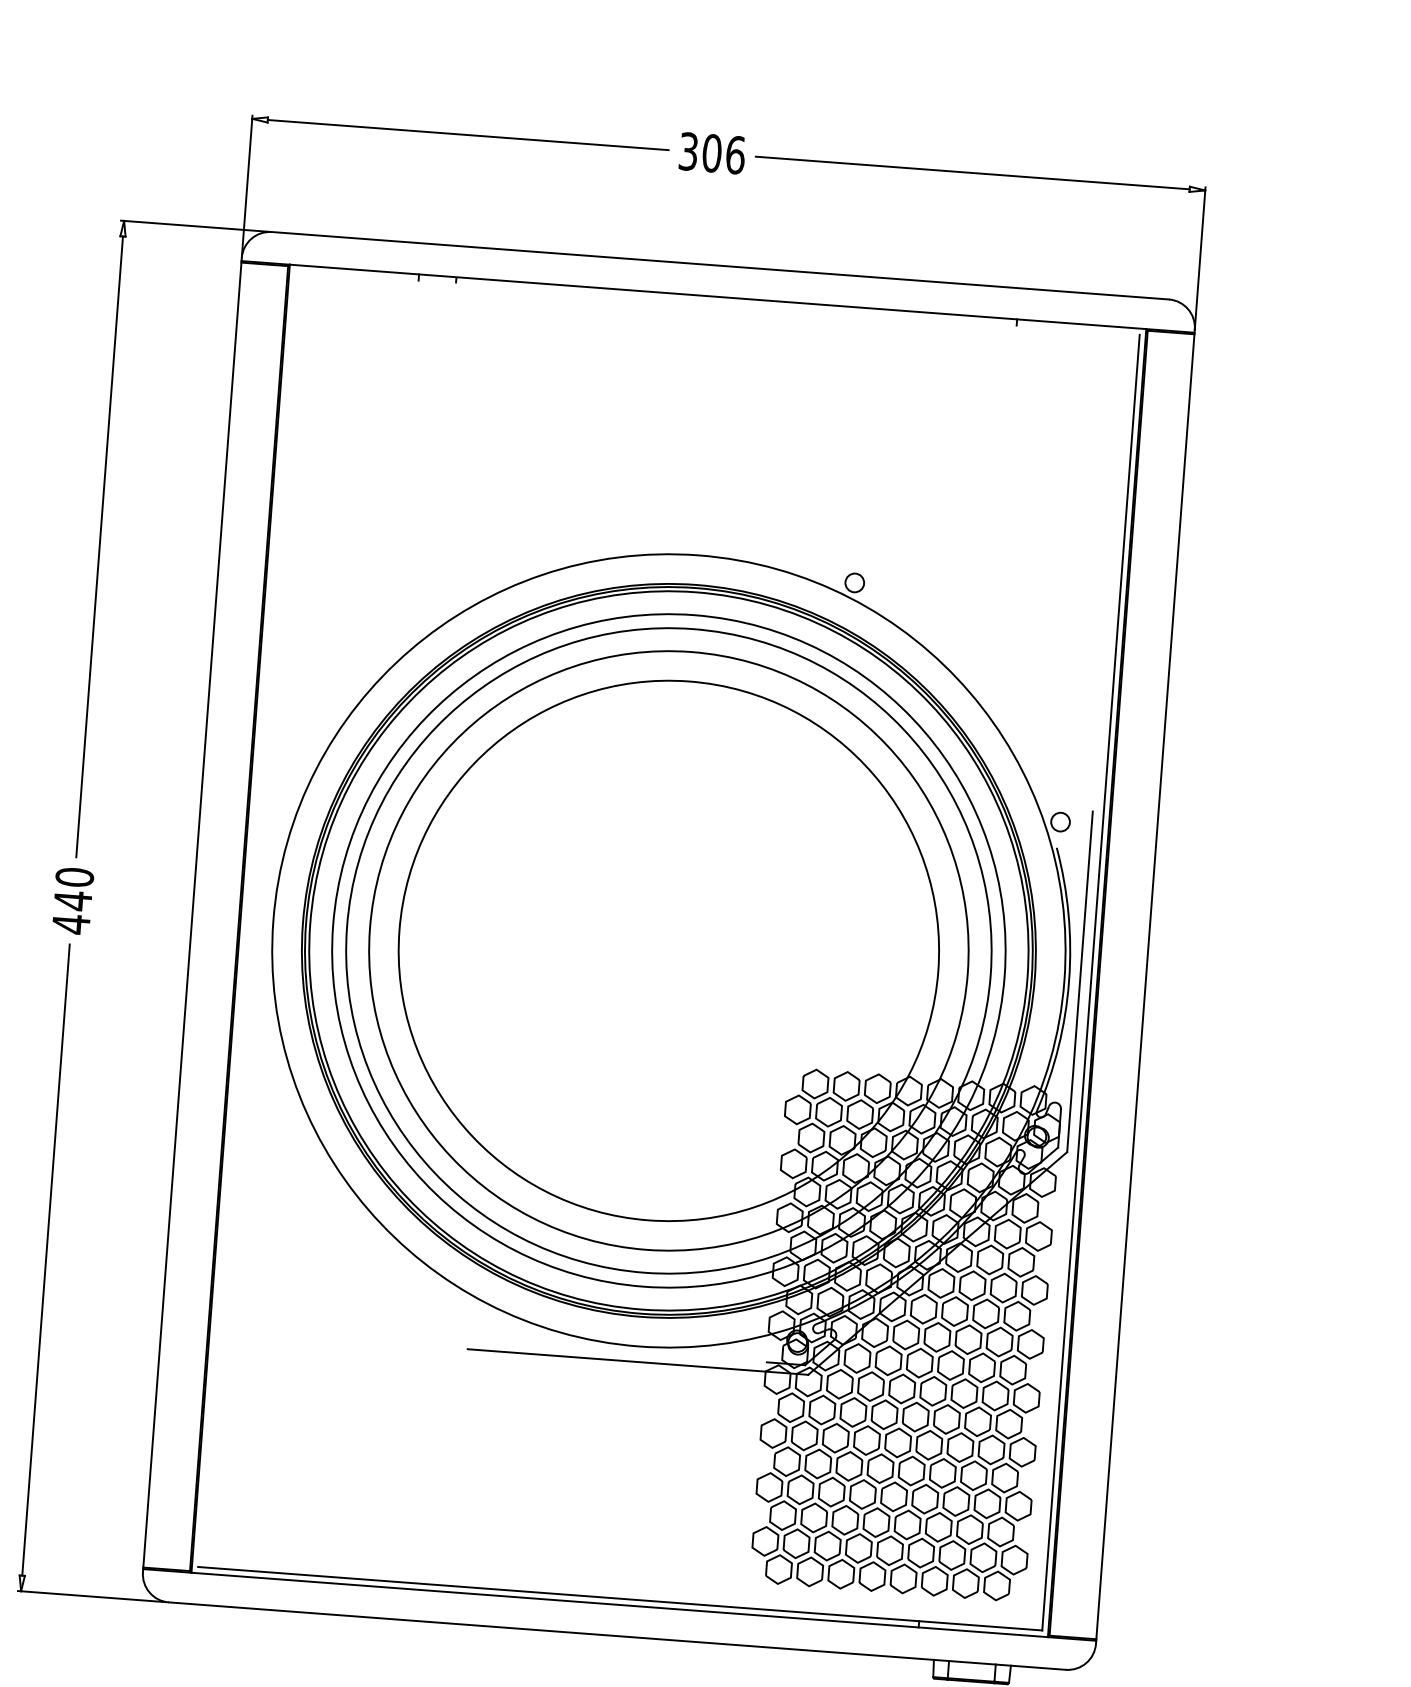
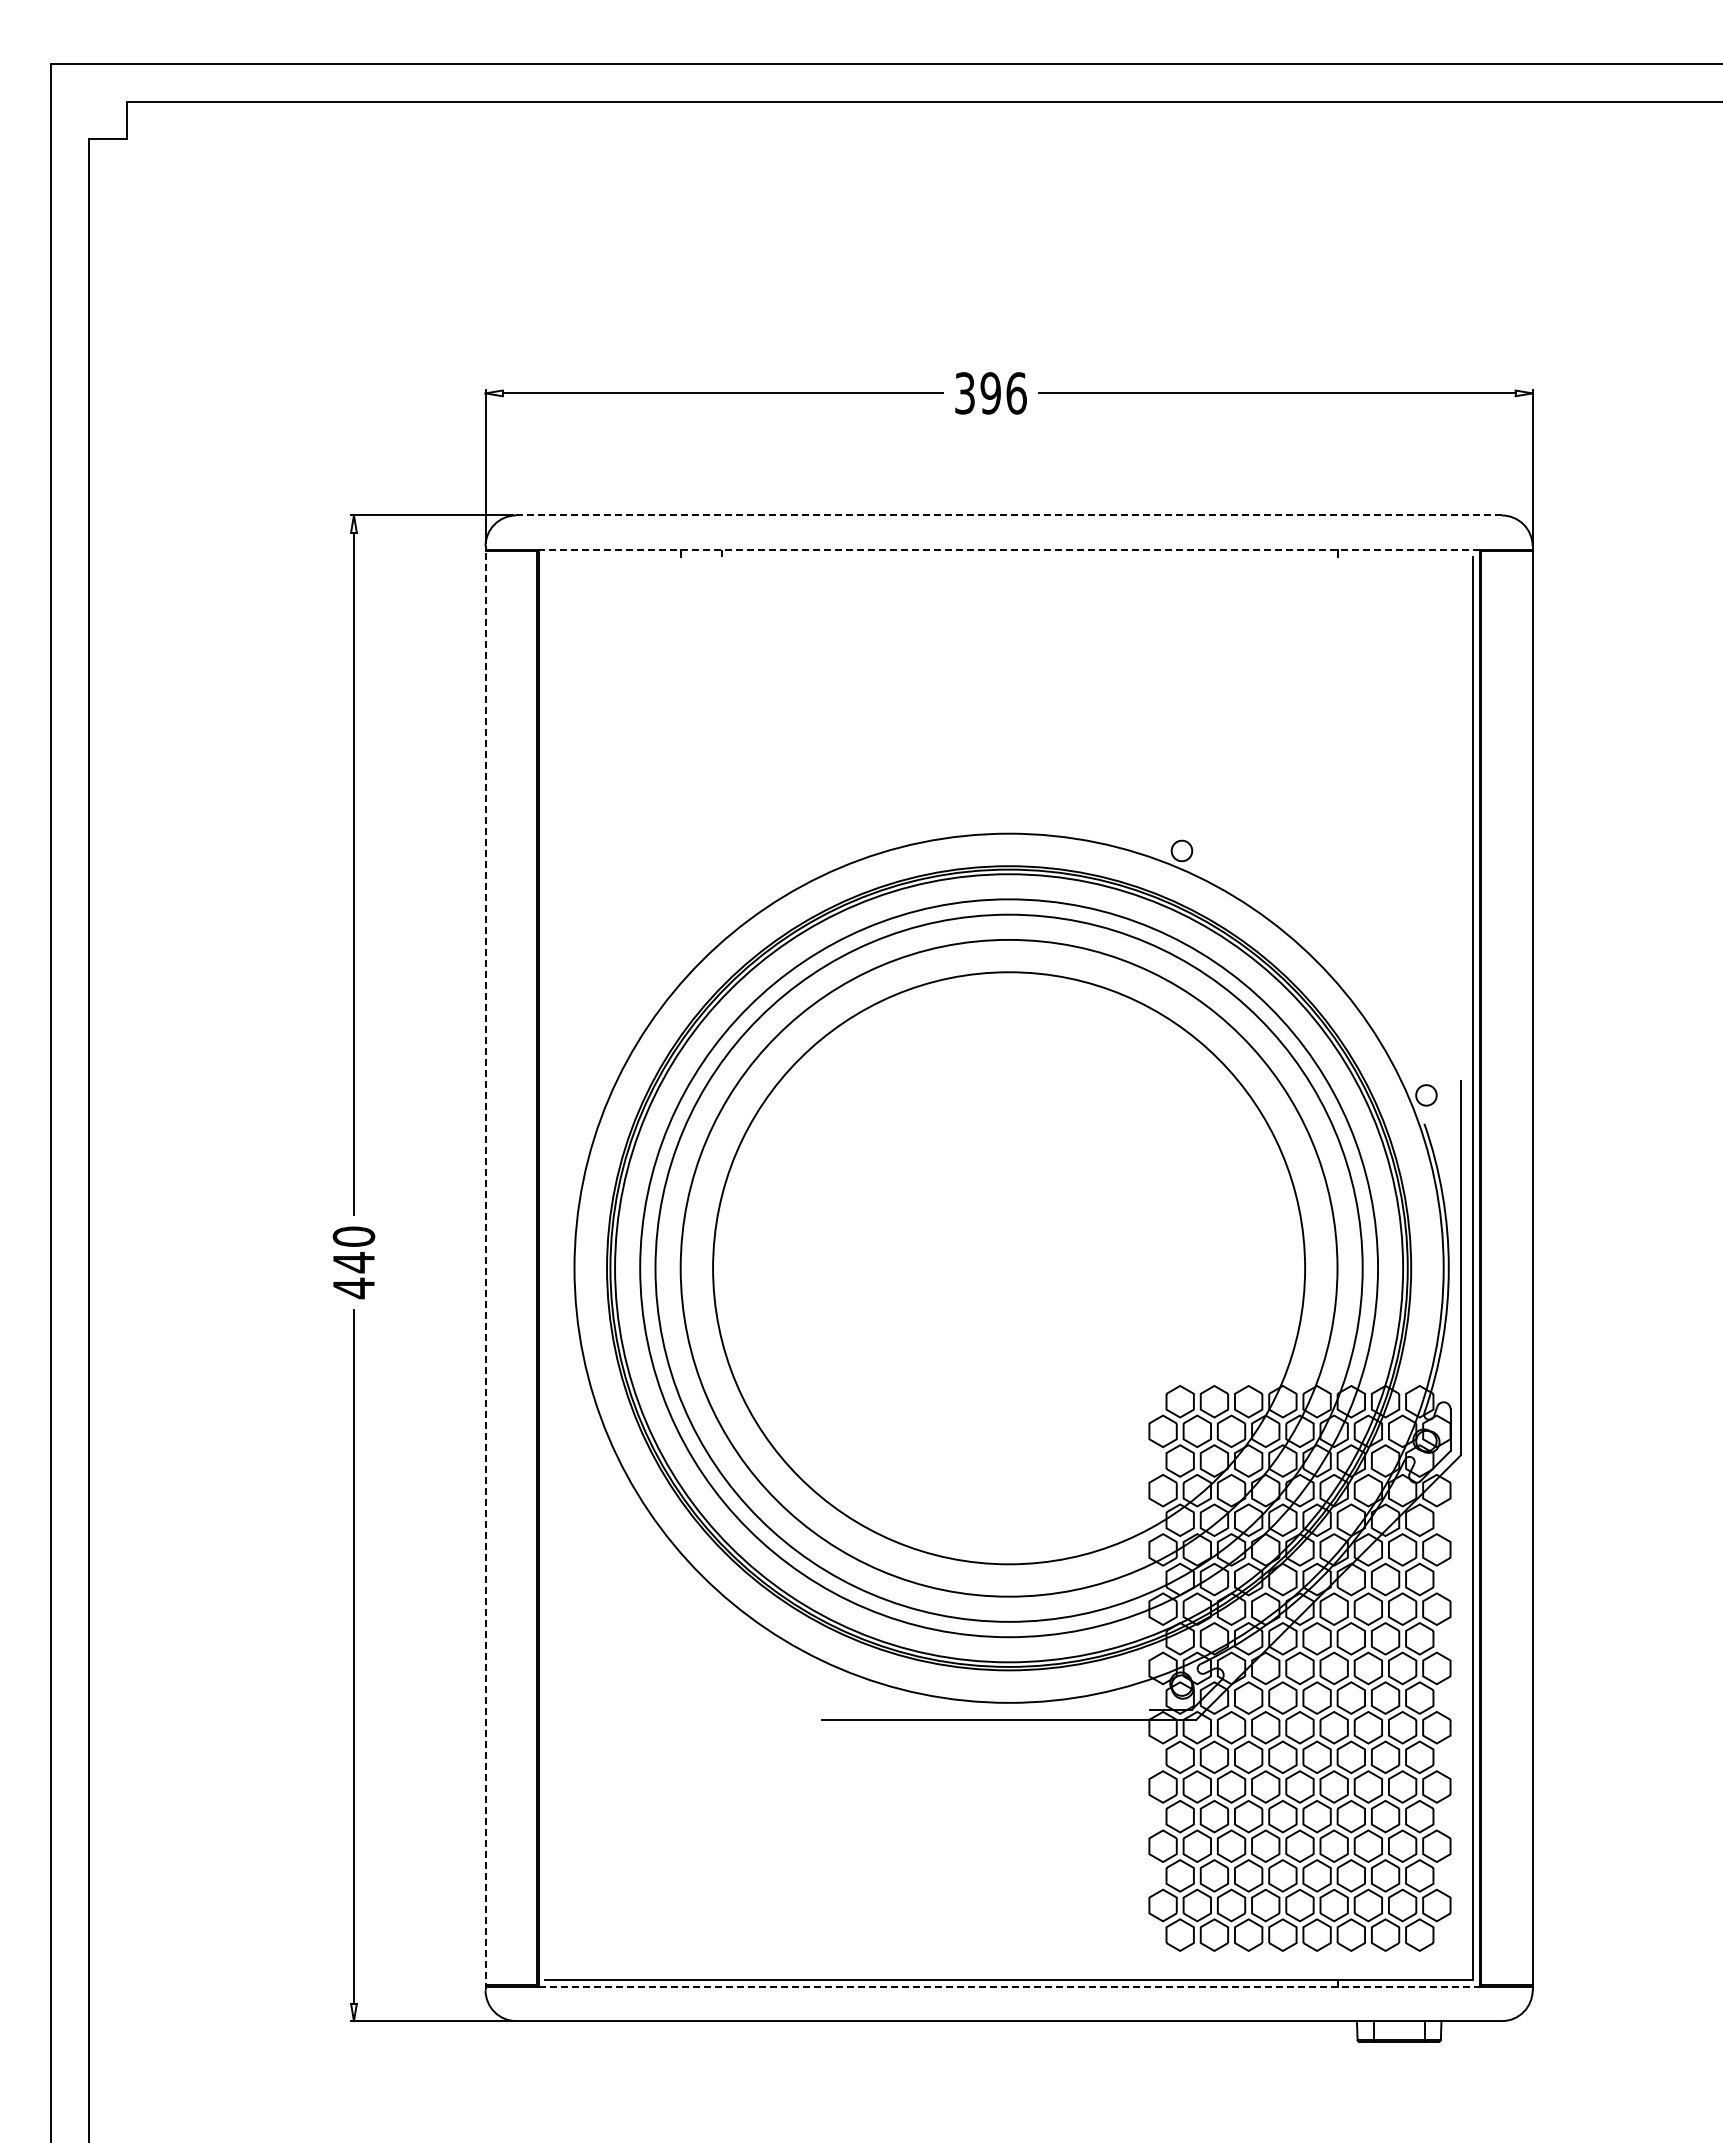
text: (711, 153) -> (990, 393), 306 -> 396
line: (720, 265) -> (1009, 515), solid -> dashed
line: (718, 296) -> (1009, 549), solid -> dashed
line: (192, 914) -> (485, 1267), solid -> dashed
line: (620, 1604) -> (1009, 1986), solid -> dashed

